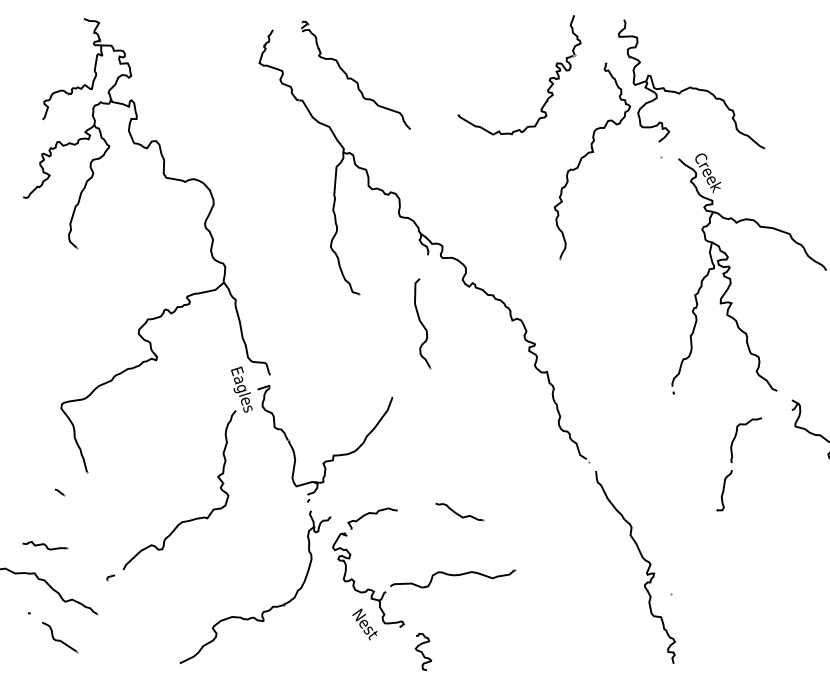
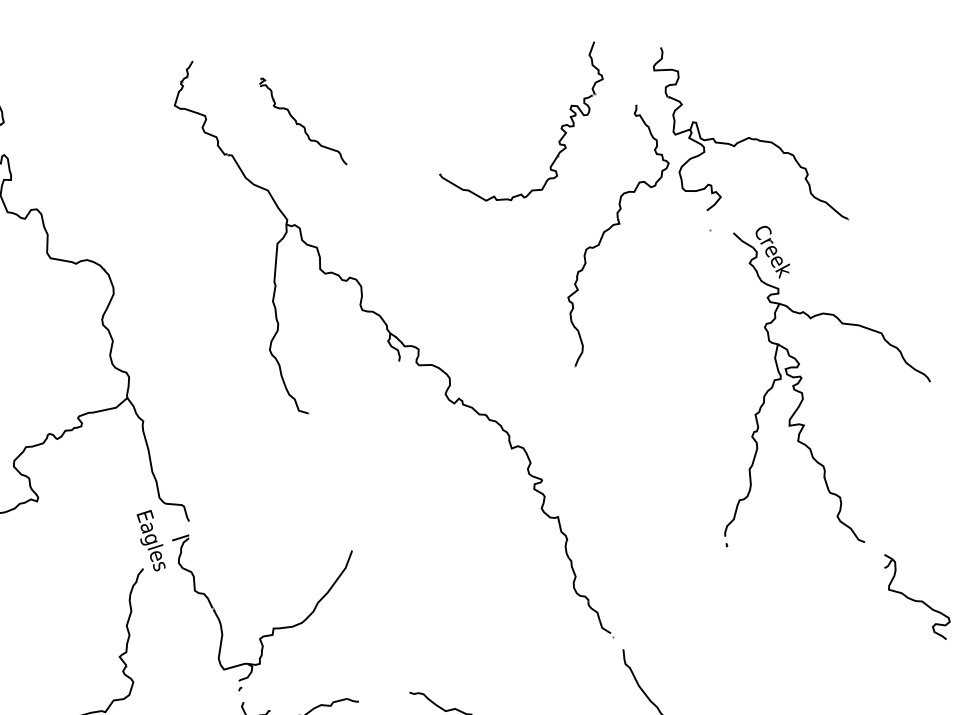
part: (355, 74) -> (302, 120), size x0.6
part: (422, 323) -> (392, 452), removed
part: (732, 462) -> (805, 637), removed

